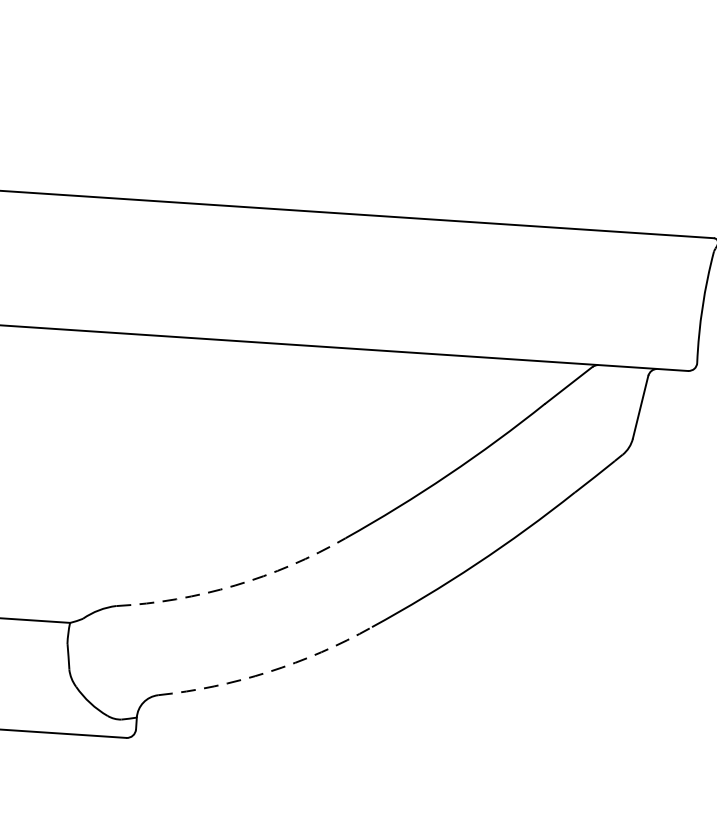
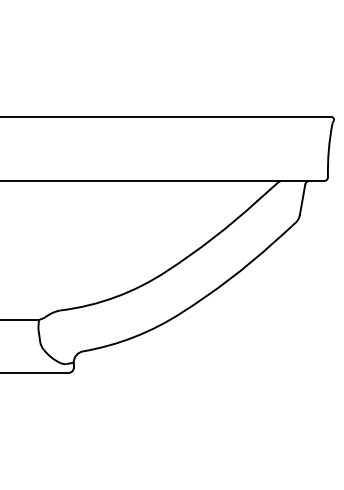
arc: (235, 586) -> (116, 297), dashed -> solid
arc: (268, 671) -> (134, 336), dashed -> solid

